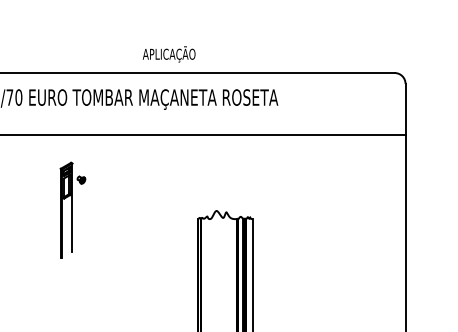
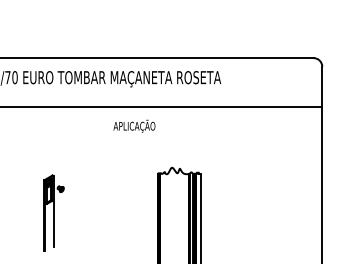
text: (169, 53) -> (134, 125), moved
part: (72, 209) -> (53, 212), moved

